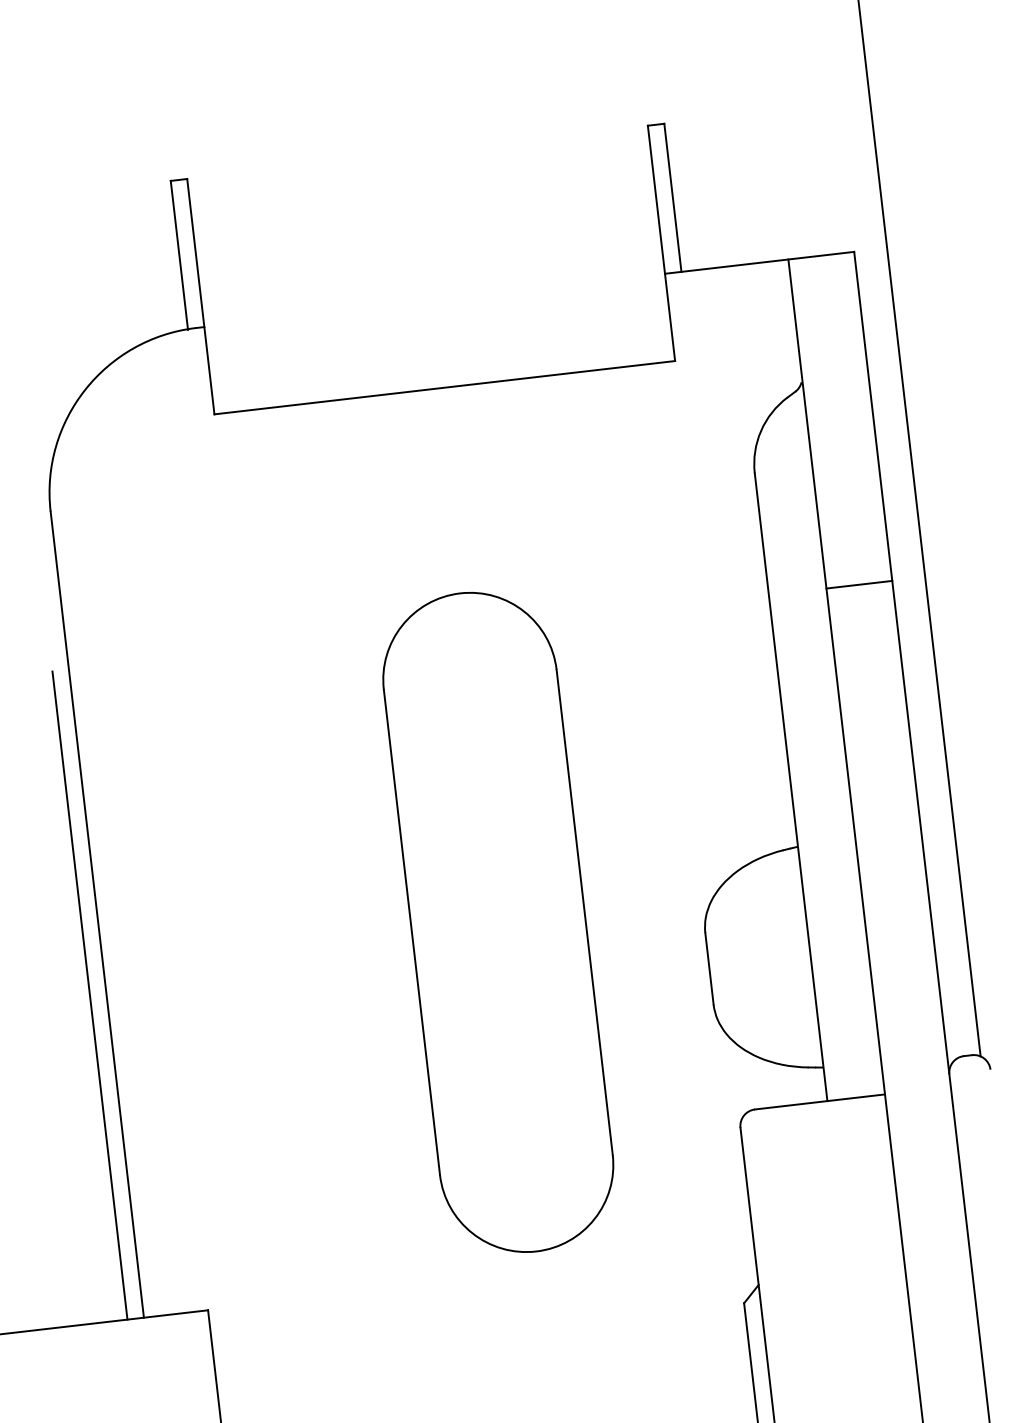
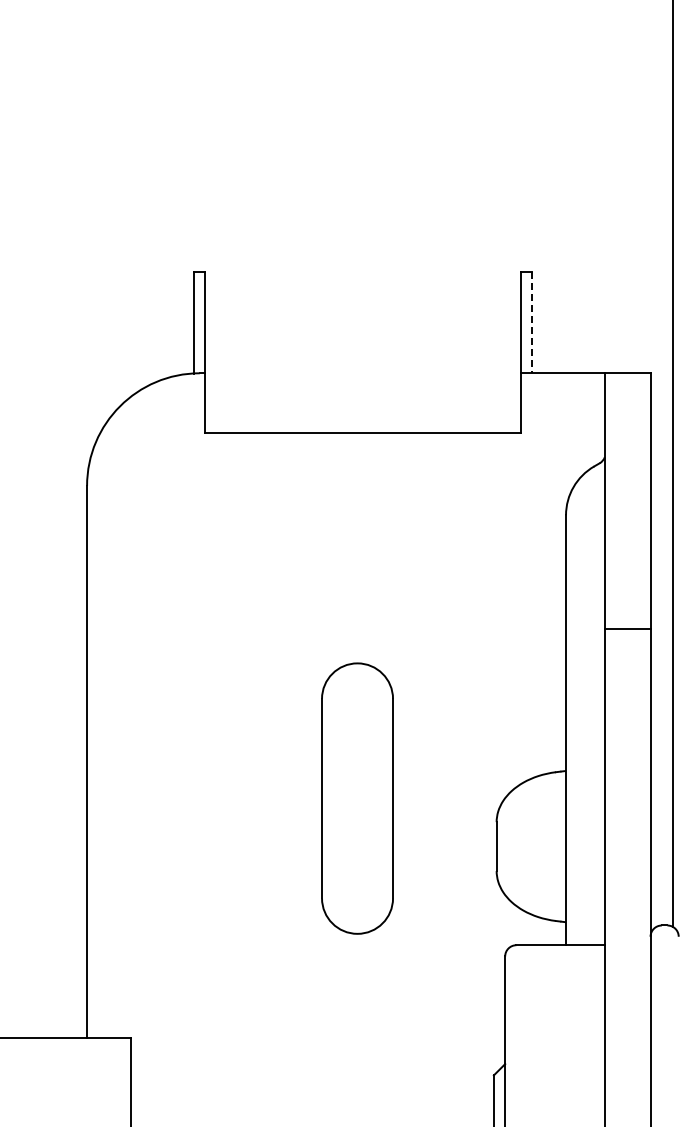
line: (673, 197) -> (532, 322), solid -> dashed
line: (858, 584) -> (627, 628), moved
part: (498, 922) -> (357, 798), size x0.6
line: (89, 996) -> (75, 816), removed

